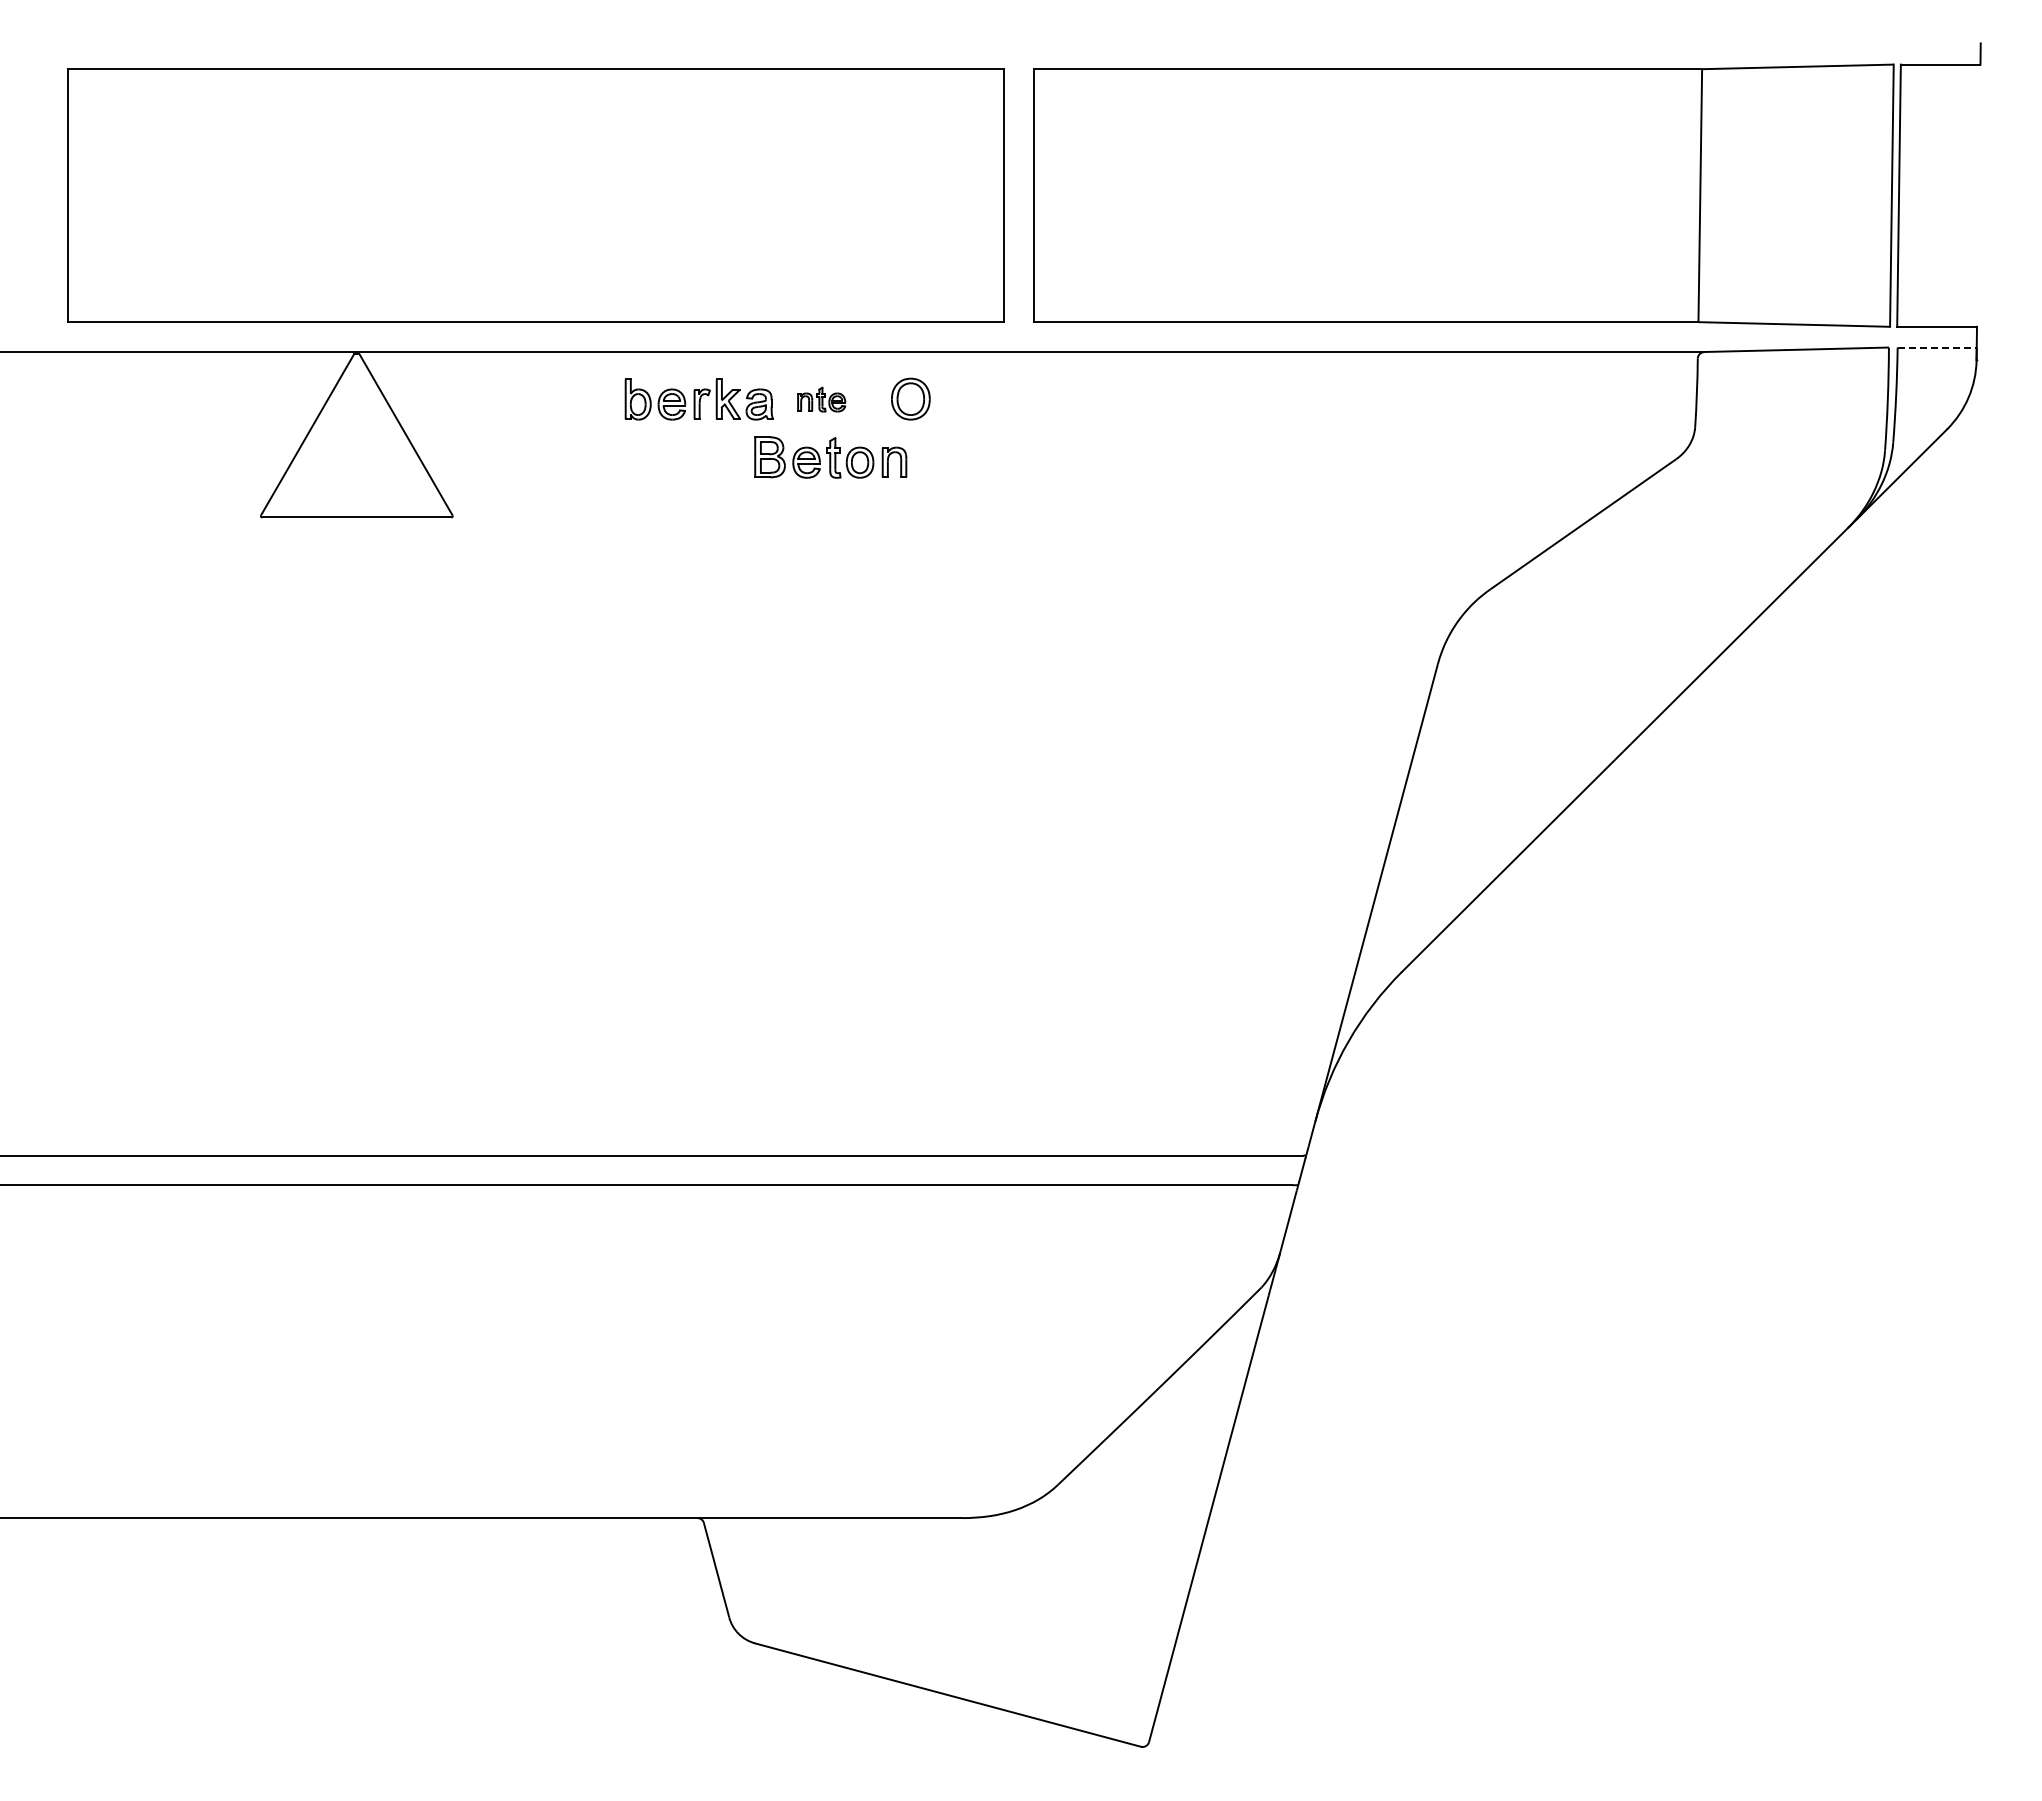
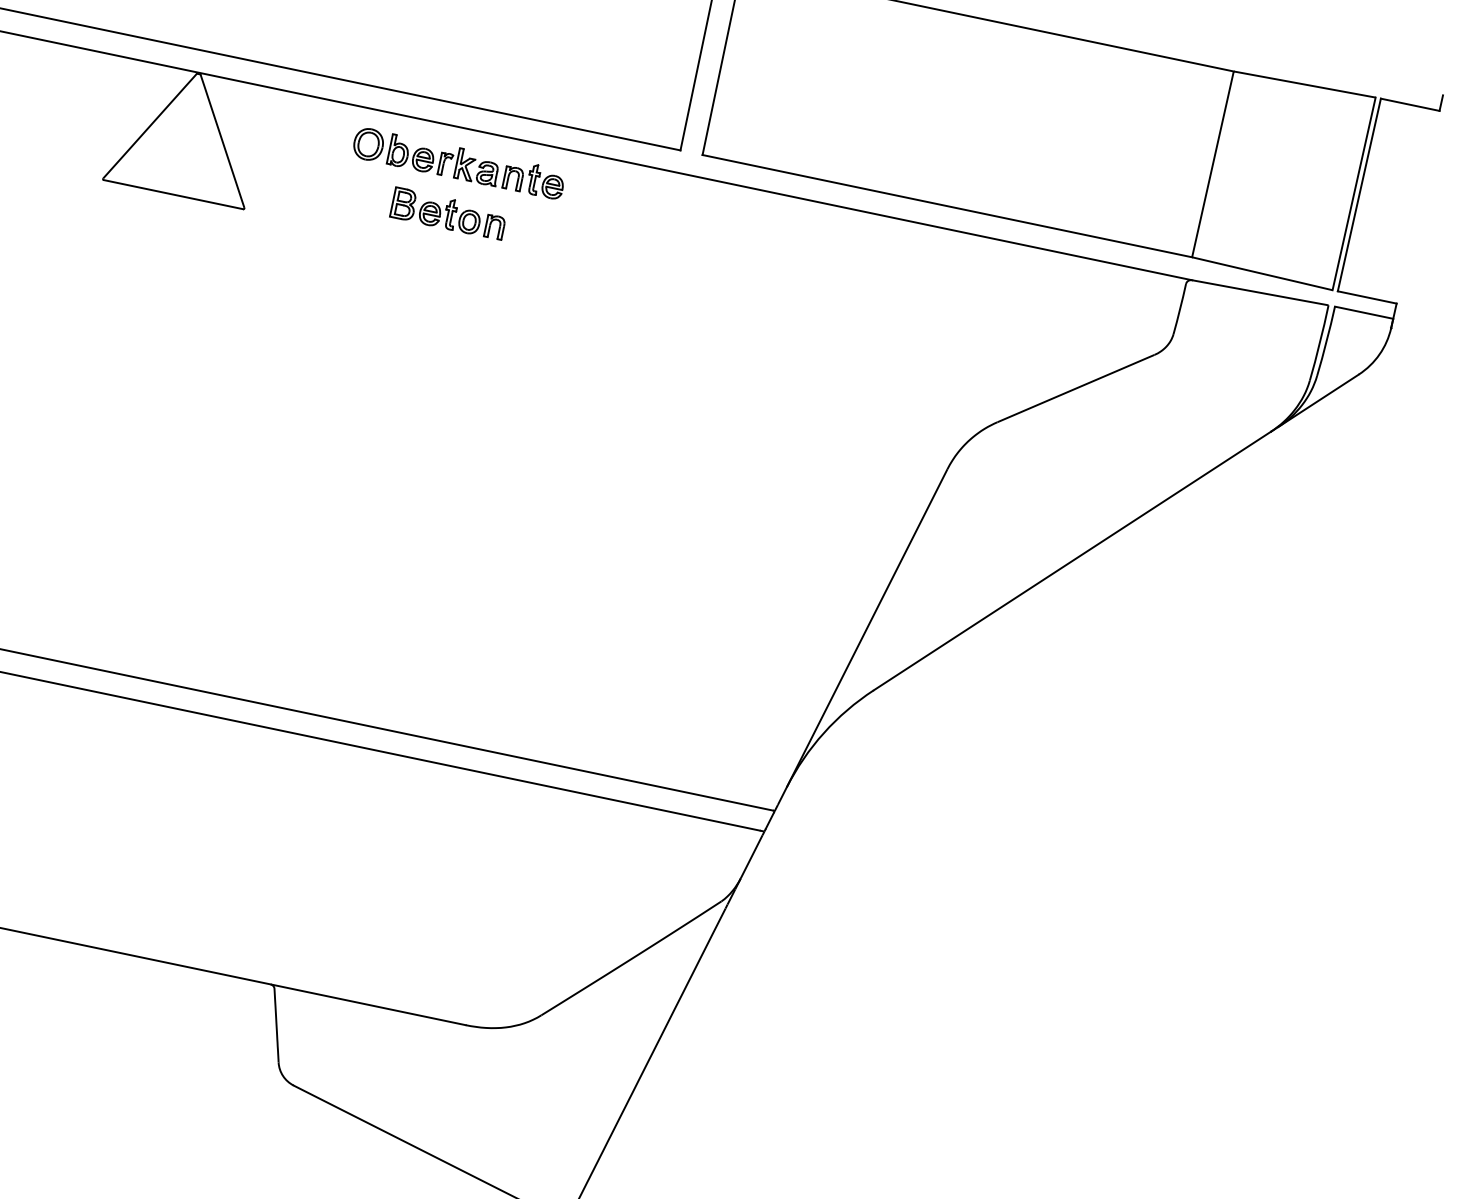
line: (1937, 347) -> (1364, 312), dashed -> solid
part: (910, 398) -> (368, 143), moved
part: (821, 399) -> (534, 179), size x1.67
part: (830, 457) -> (448, 213), moved

